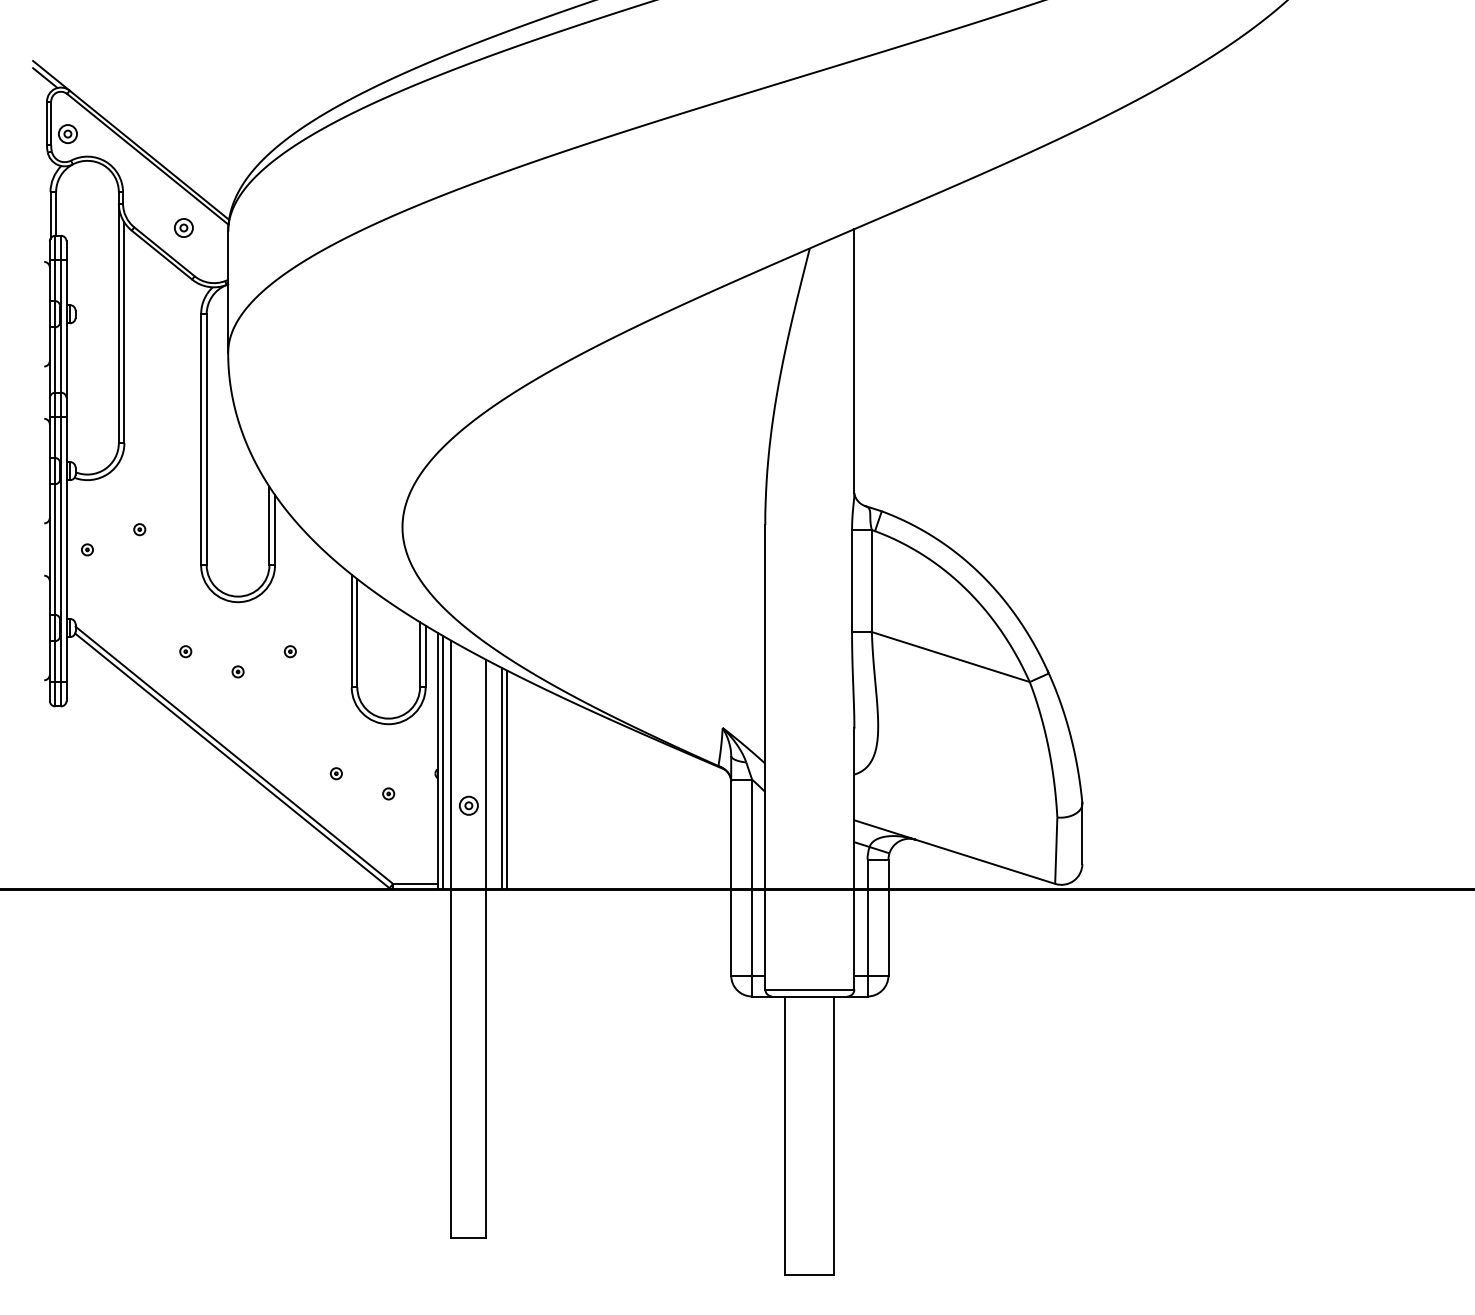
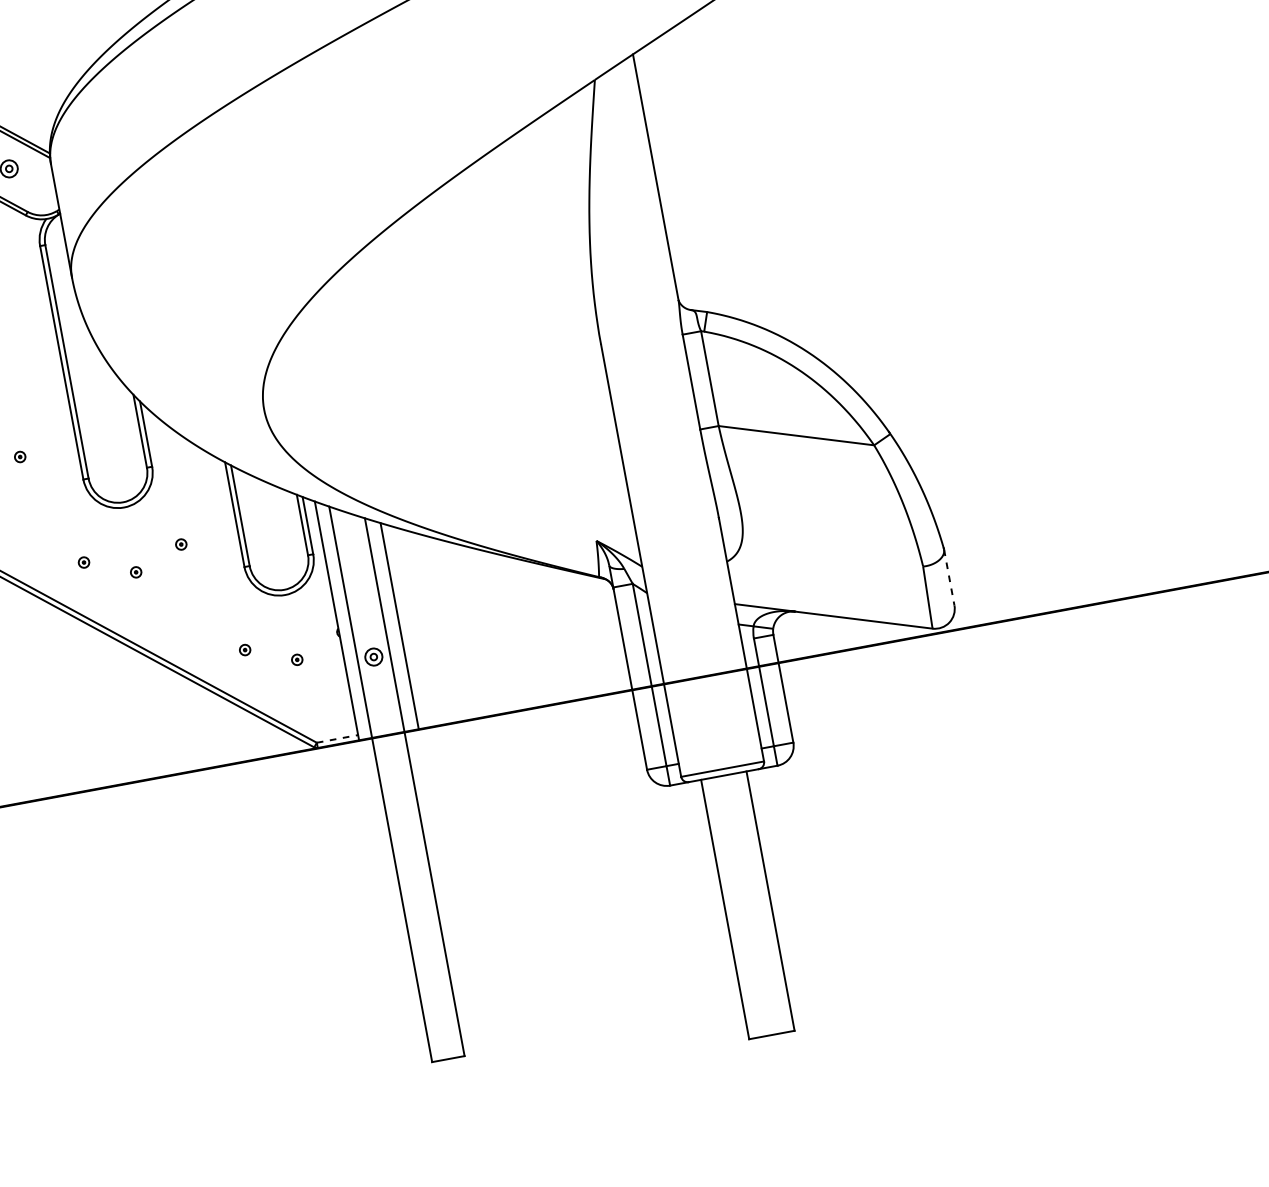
line: (443, 762) -> (342, 621), removed
line: (507, 779) -> (405, 625), removed
line: (1082, 834) -> (949, 578), solid -> dashed
line: (415, 883) -> (337, 738), solid -> dashed

